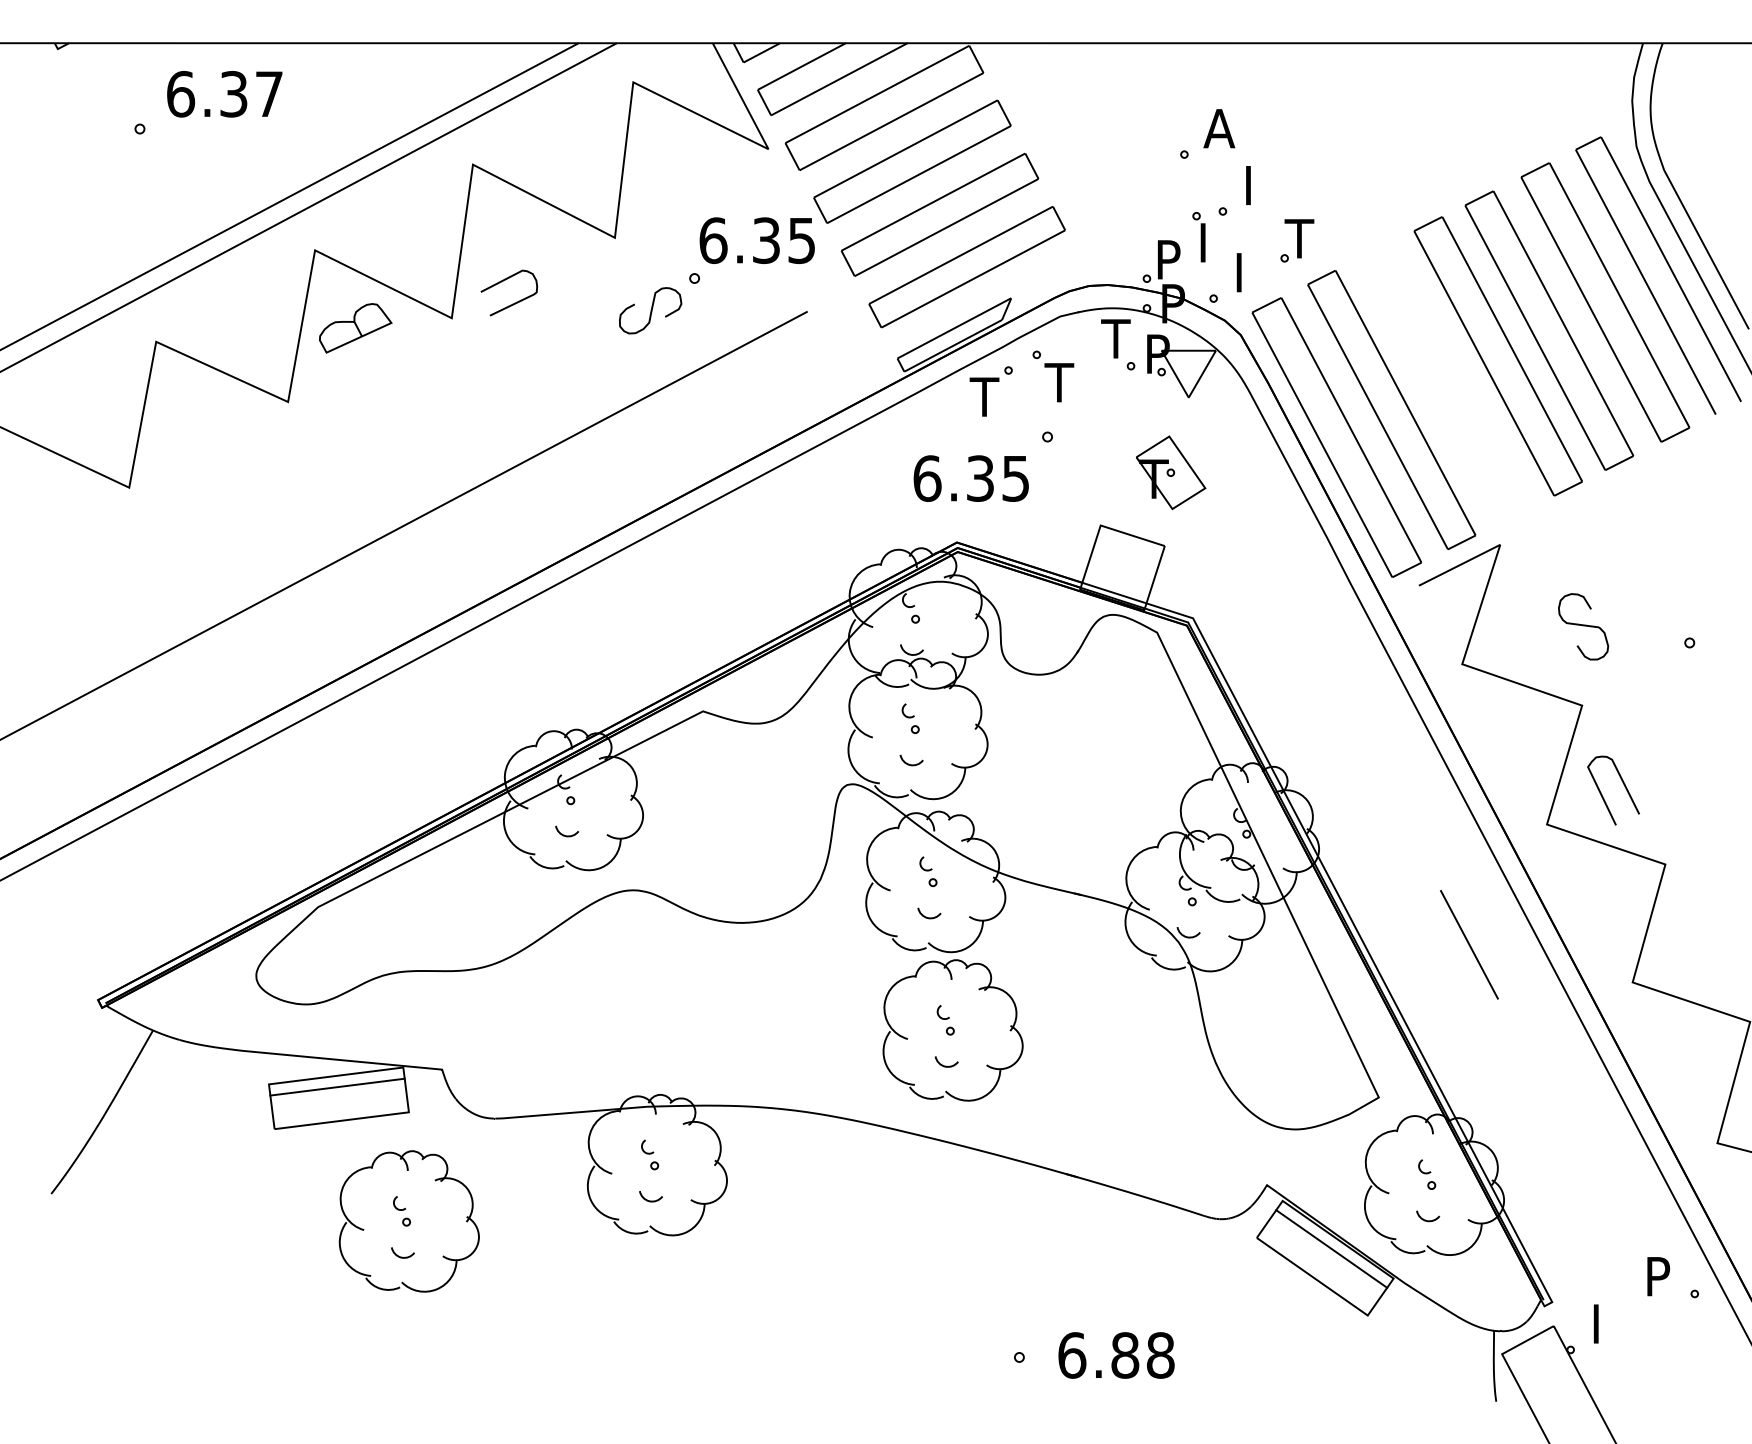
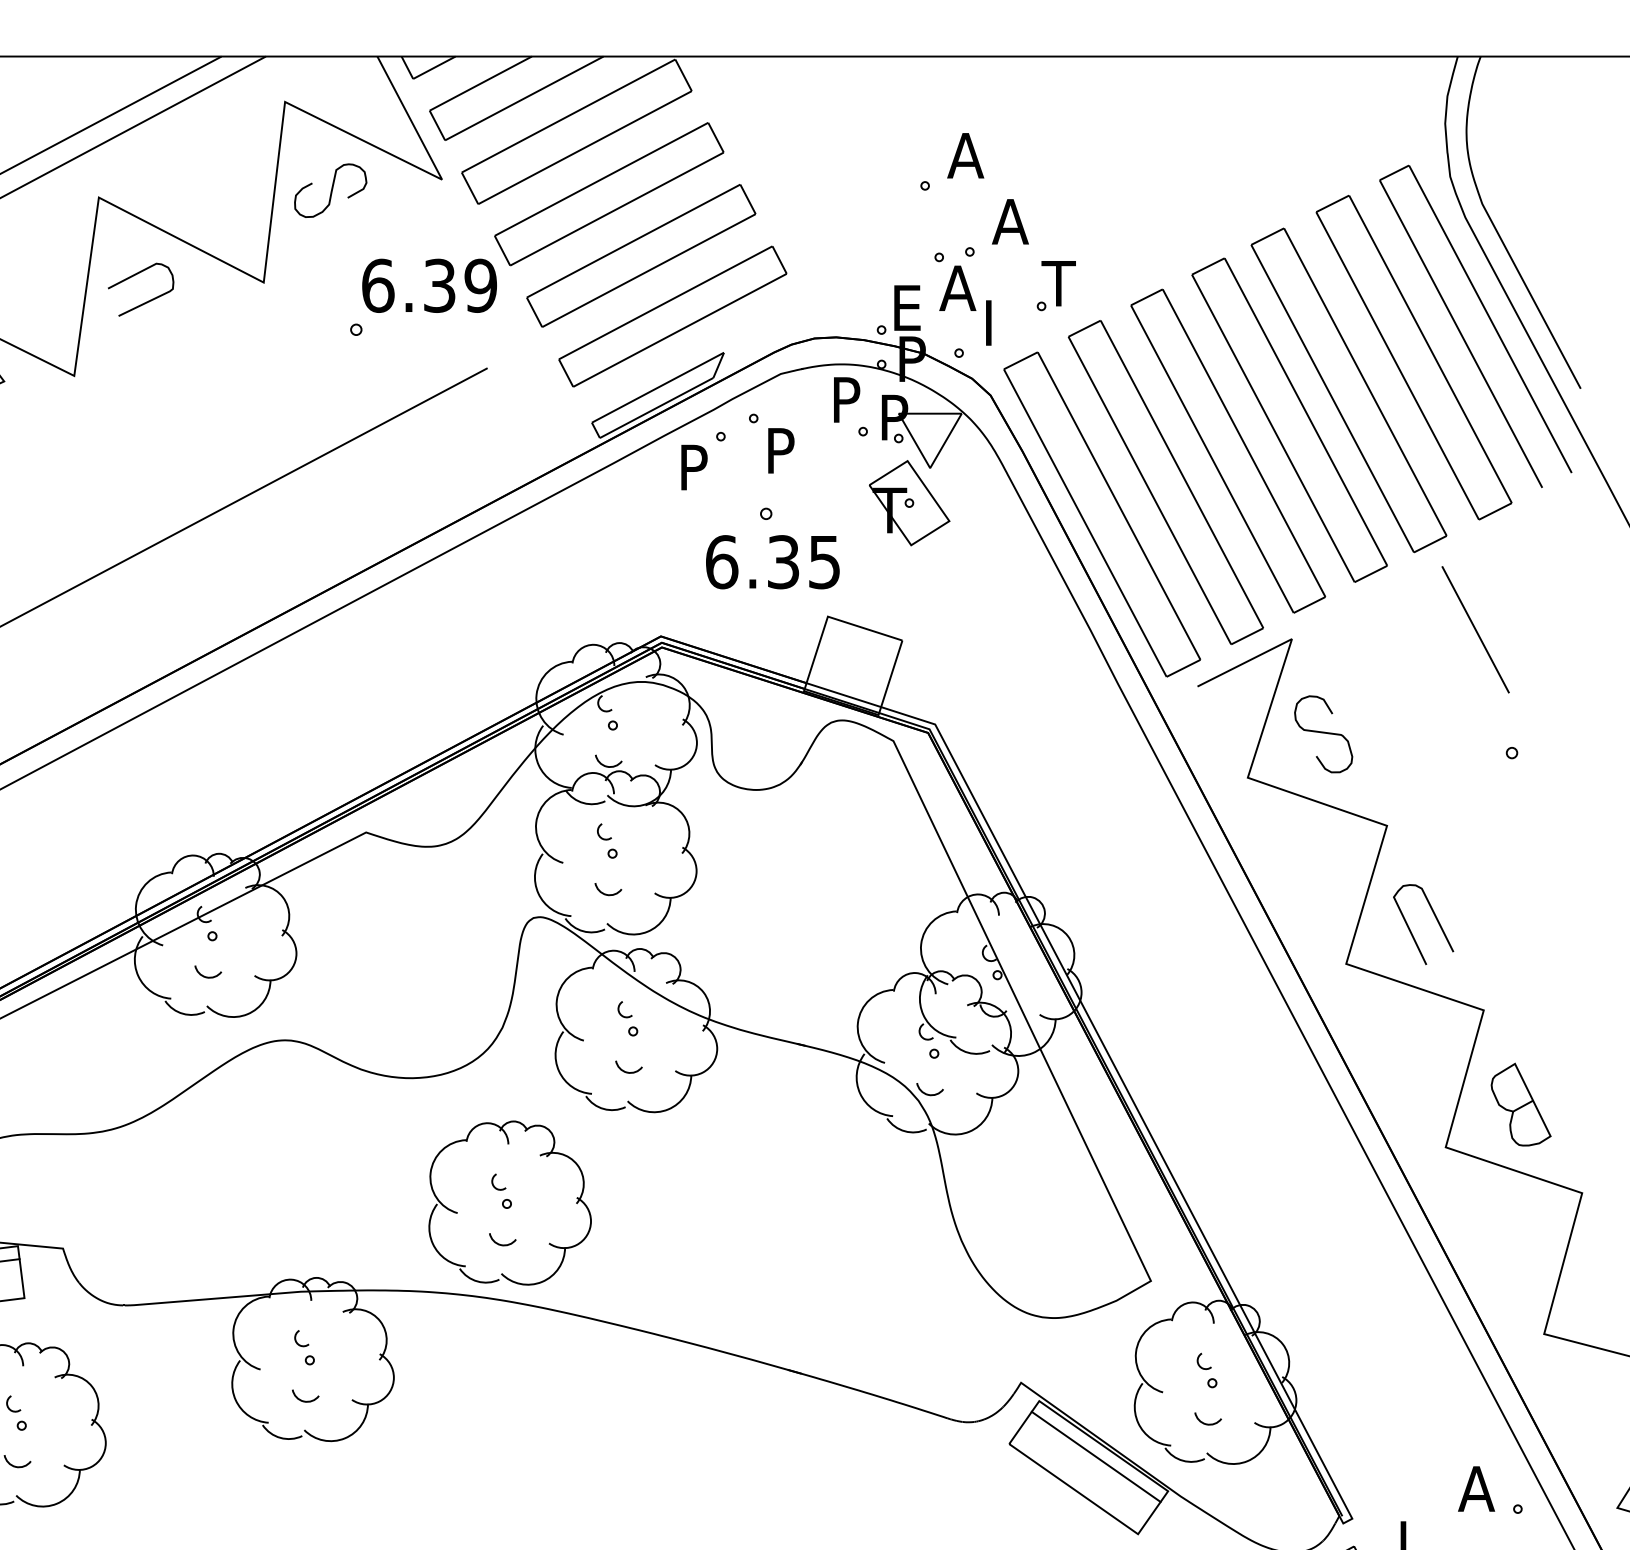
text: (1257, 185) -> (1010, 221), I -> A
text: (801, 240) -> (480, 285), 6.35 -> 6.39
text: (1212, 242) -> (957, 287), I -> A
text: (1171, 259) -> (910, 307), P -> E
curve: (514, 302) -> (147, 300), moved
curve: (650, 310) -> (330, 190), moved
text: (1115, 338) -> (845, 399), T -> P
text: (1059, 382) -> (780, 450), T -> P
part: (1445, 382) -> (1228, 450), added
text: (984, 396) -> (692, 466), T -> P
part: (1171, 472) -> (910, 502), moved
text: (970, 478) -> (771, 562), moved
curve: (1583, 626) -> (1323, 733), moved
line: (1469, 944) -> (1475, 629), moved
curve: (1697, 946) -> (1521, 1105), added
part: (952, 1030) -> (509, 1203), moved
text: (1659, 1276) -> (1476, 1488), P -> A

